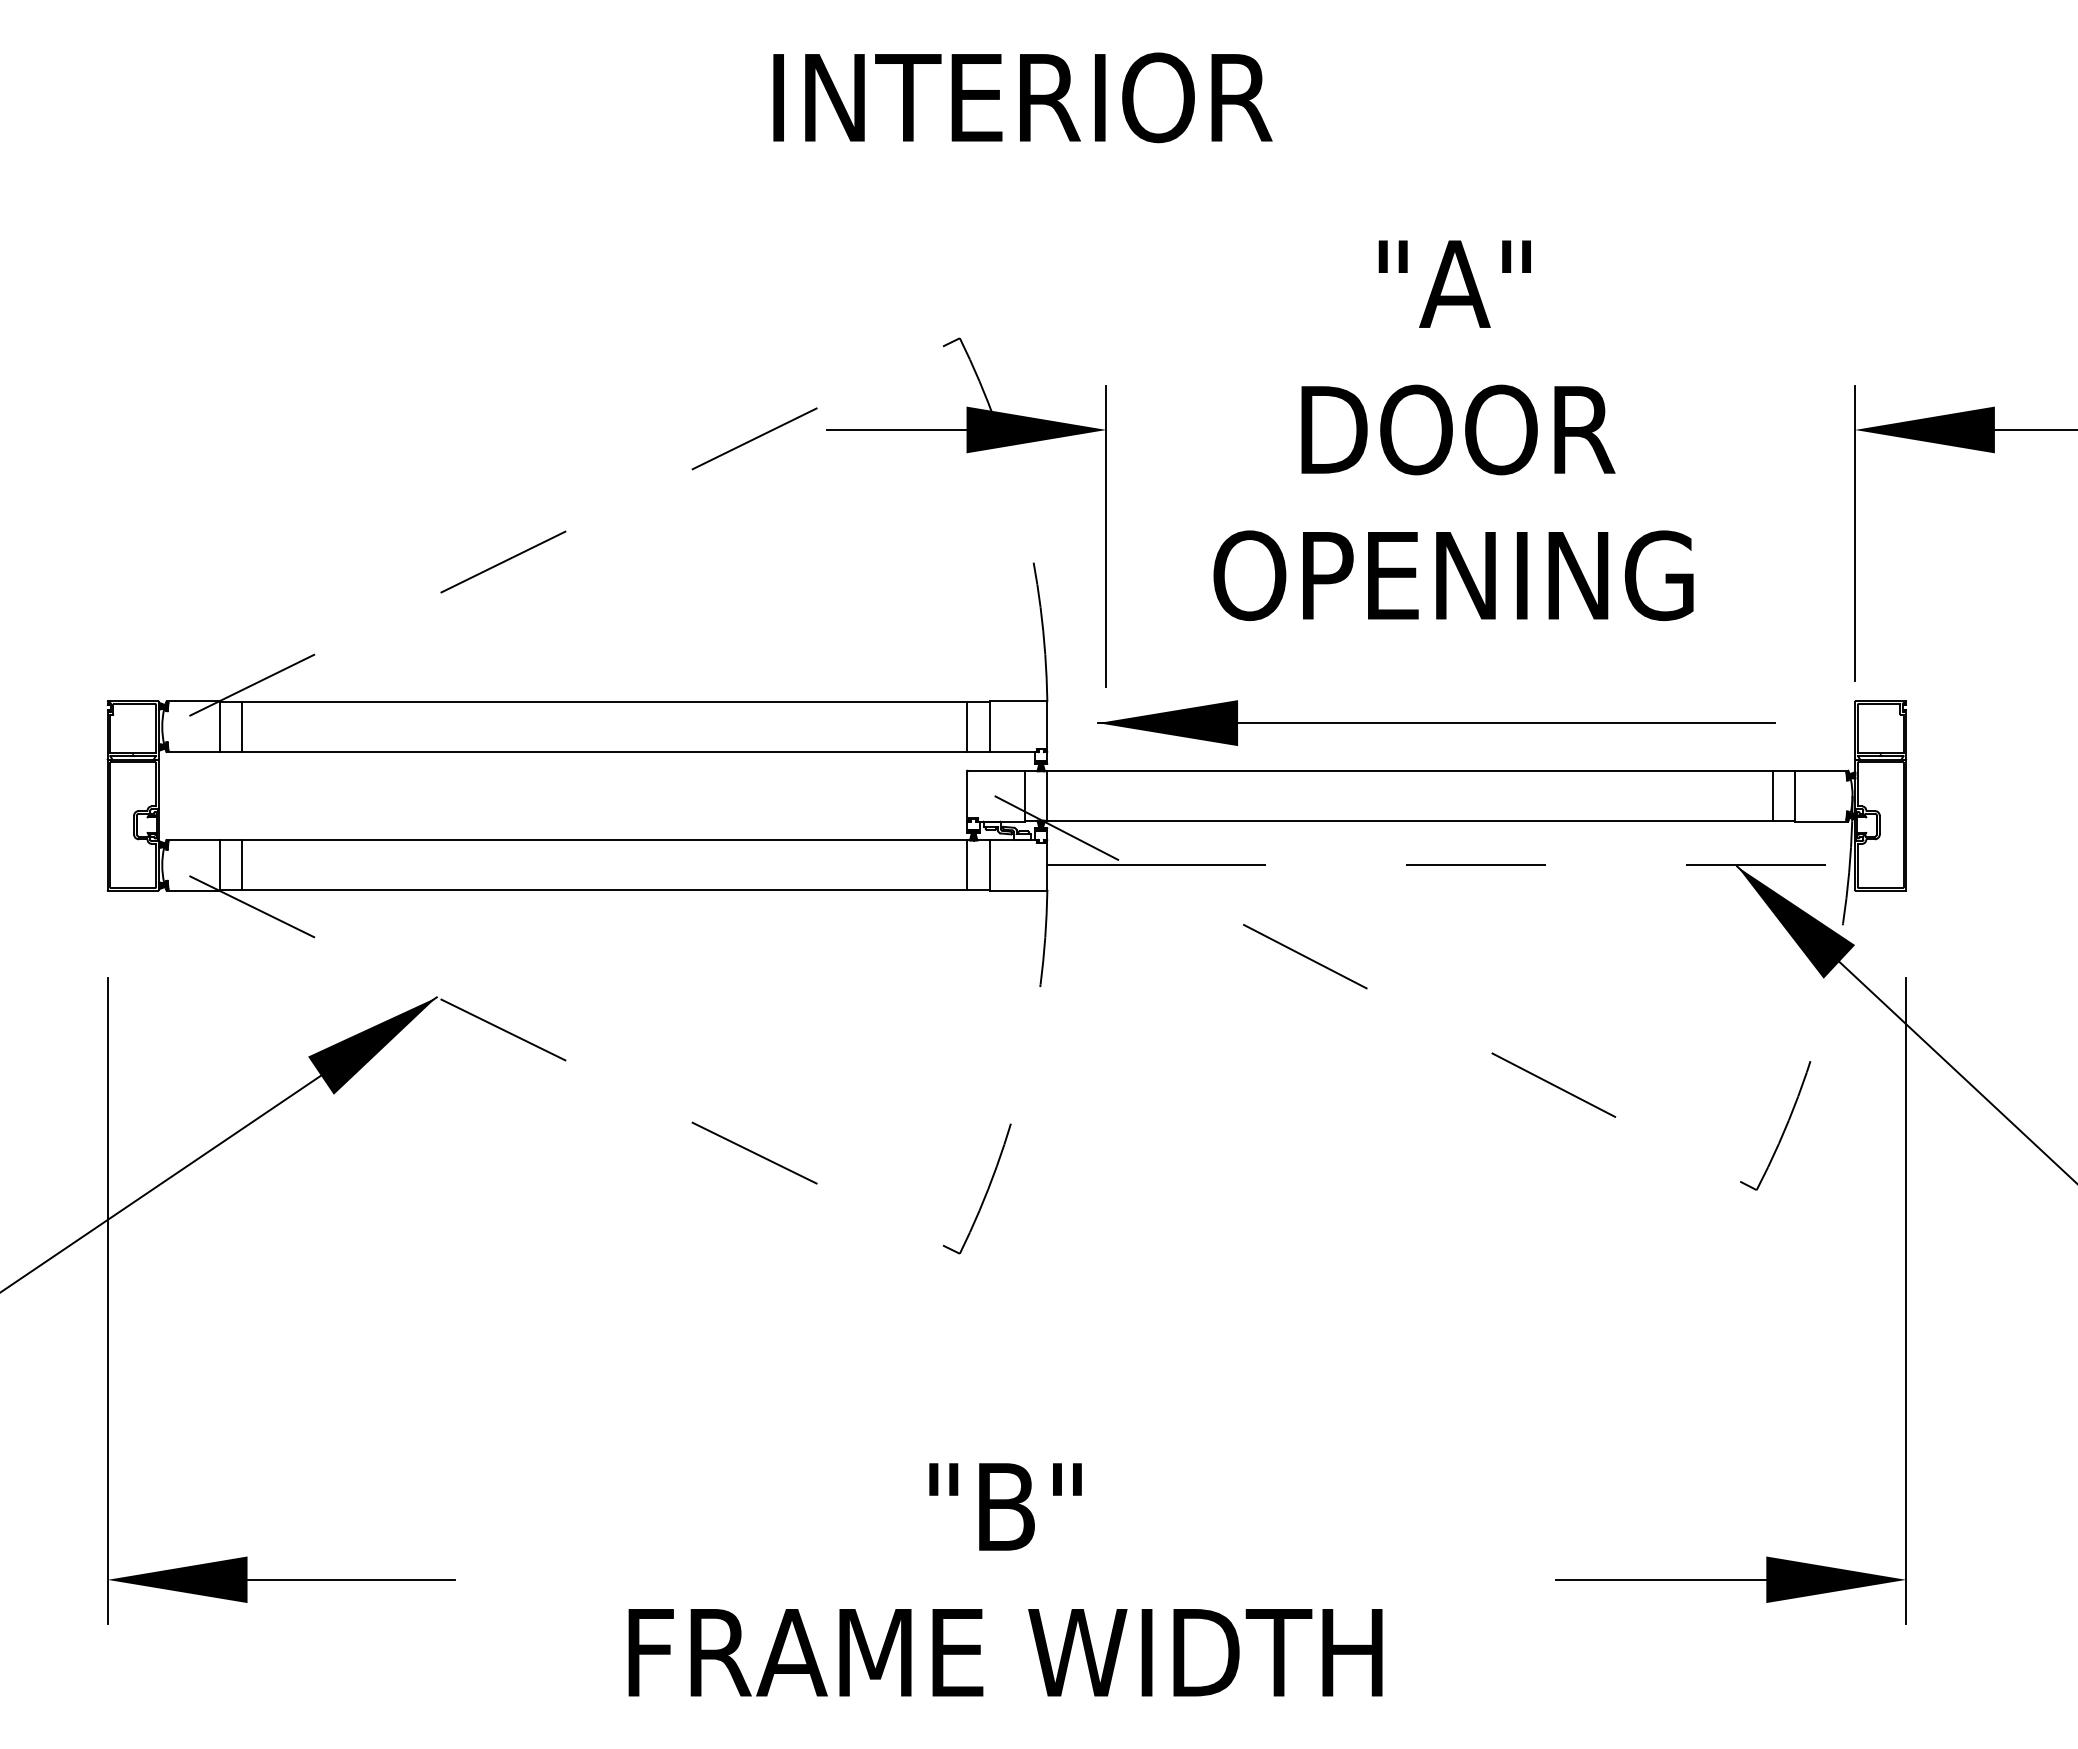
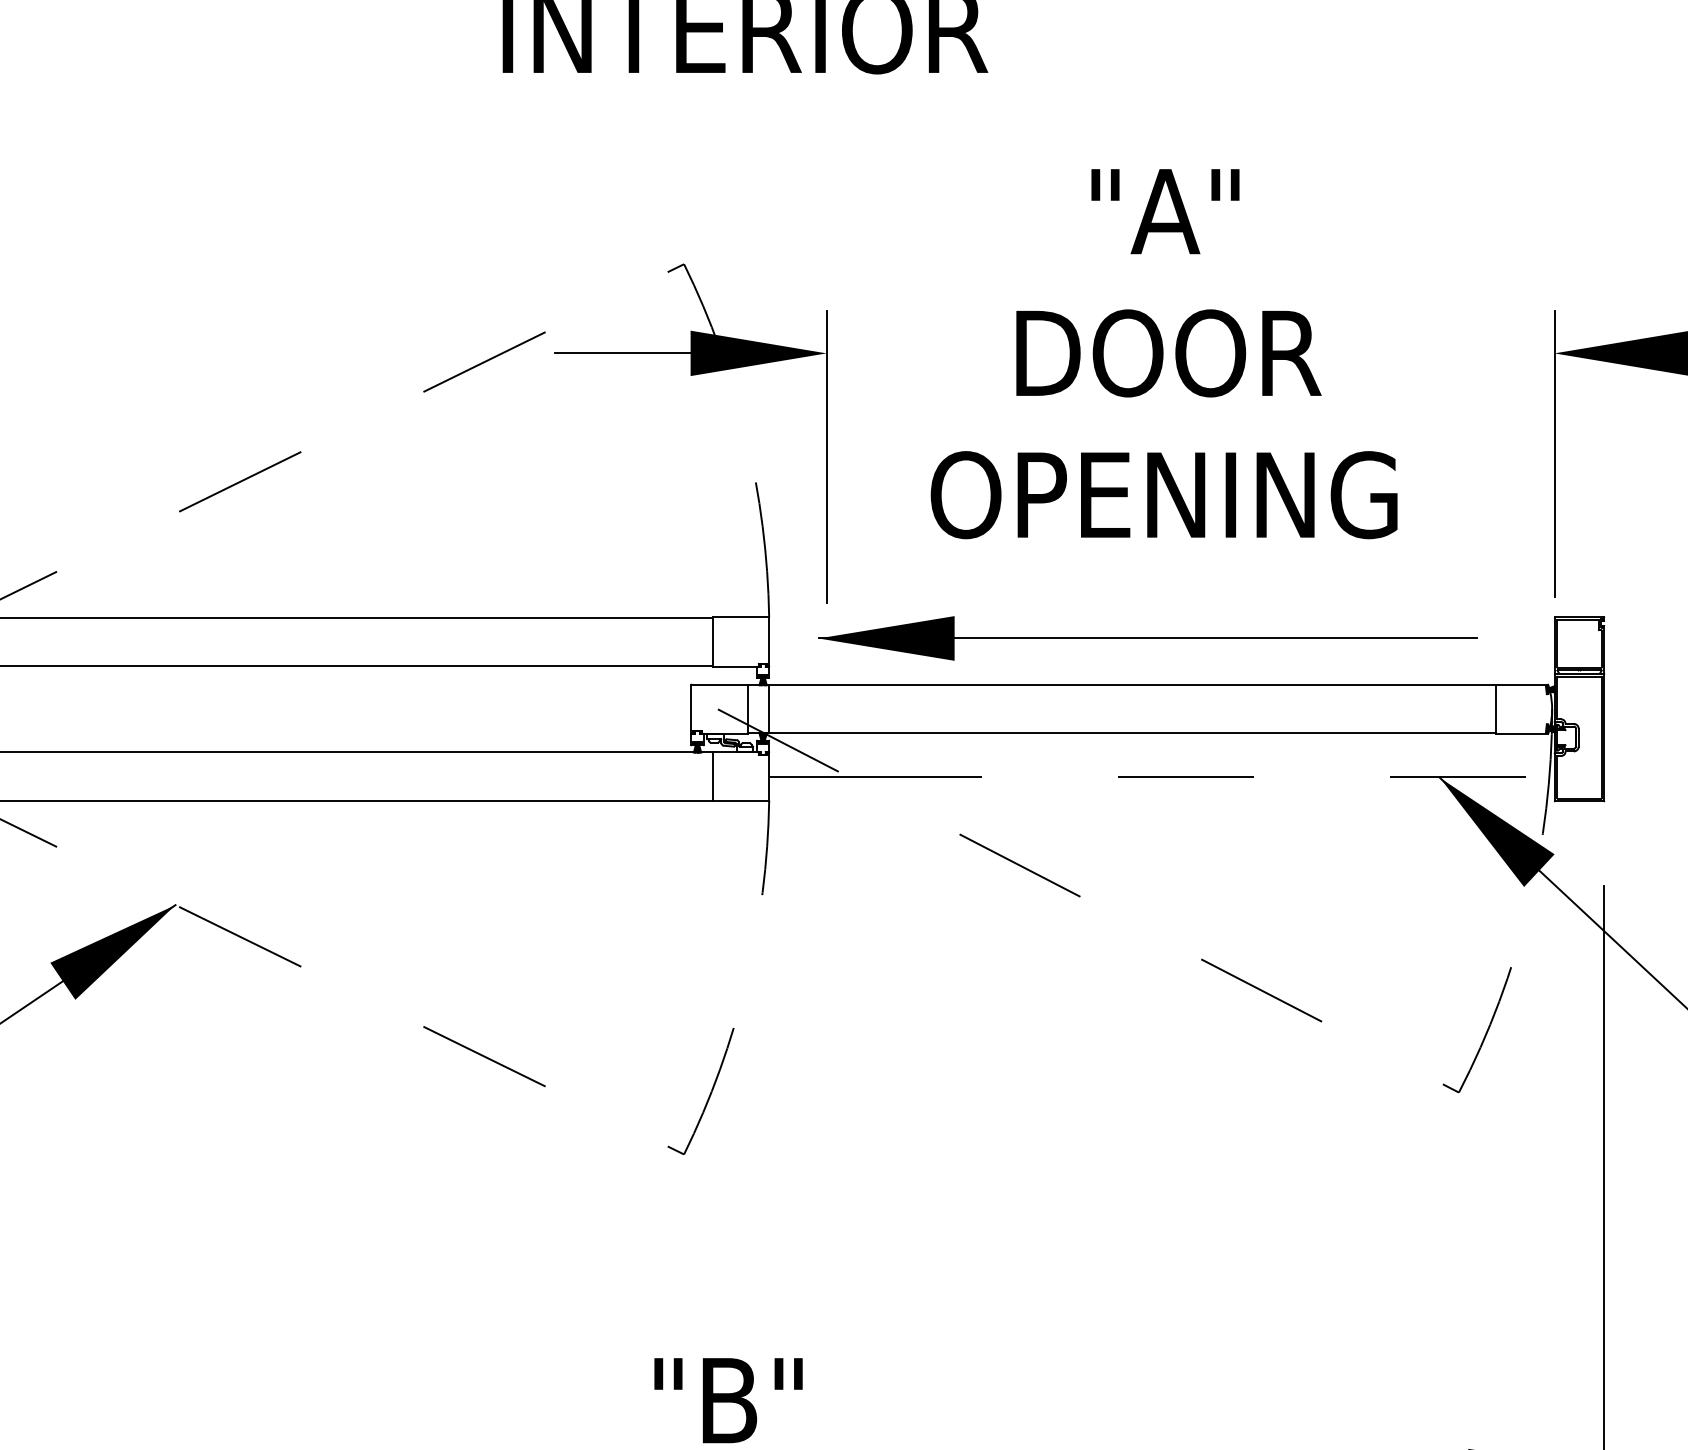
line: (967, 726) -> (691, 641), removed
line: (1772, 795) -> (1474, 708), removed
line: (967, 865) -> (691, 776), removed

